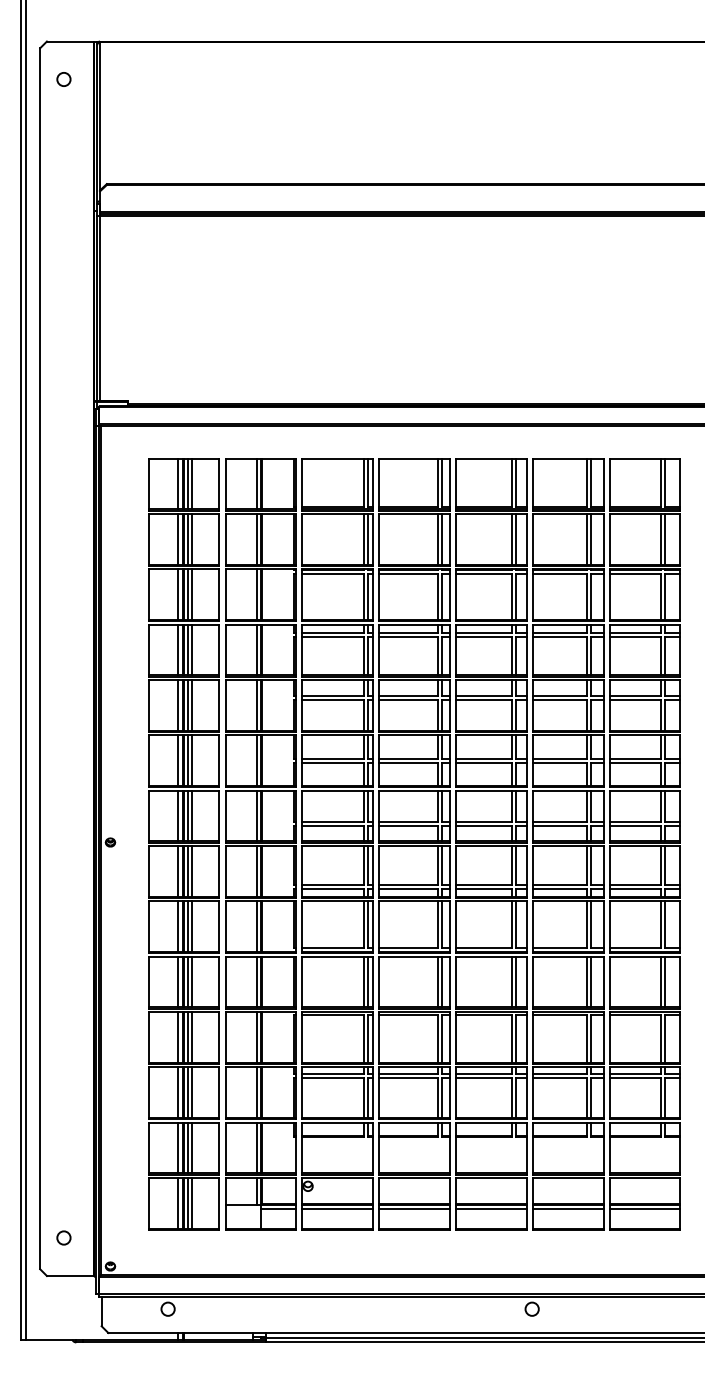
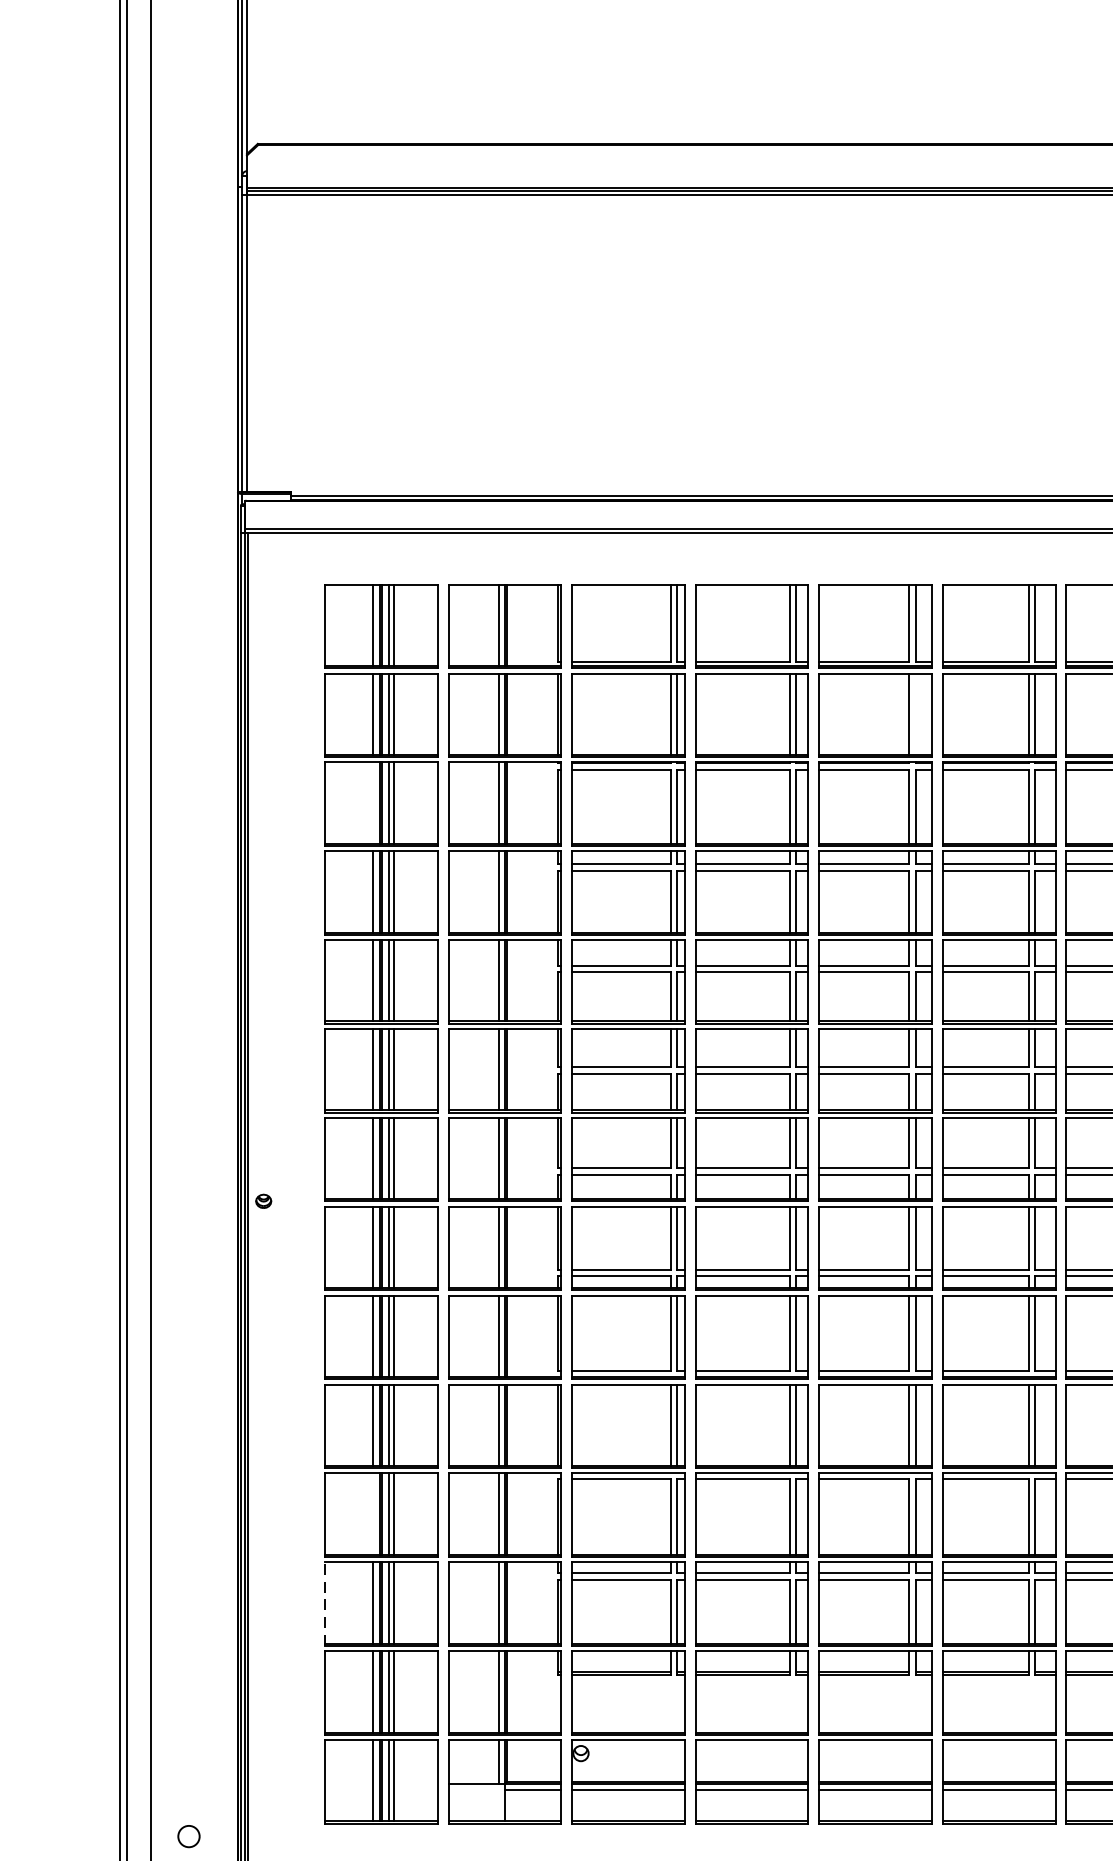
line: (516, 538) -> (915, 713), removed
line: (178, 594) -> (372, 803), removed
line: (178, 1036) -> (372, 1512), removed
line: (148, 1093) -> (324, 1604), solid -> dashed

